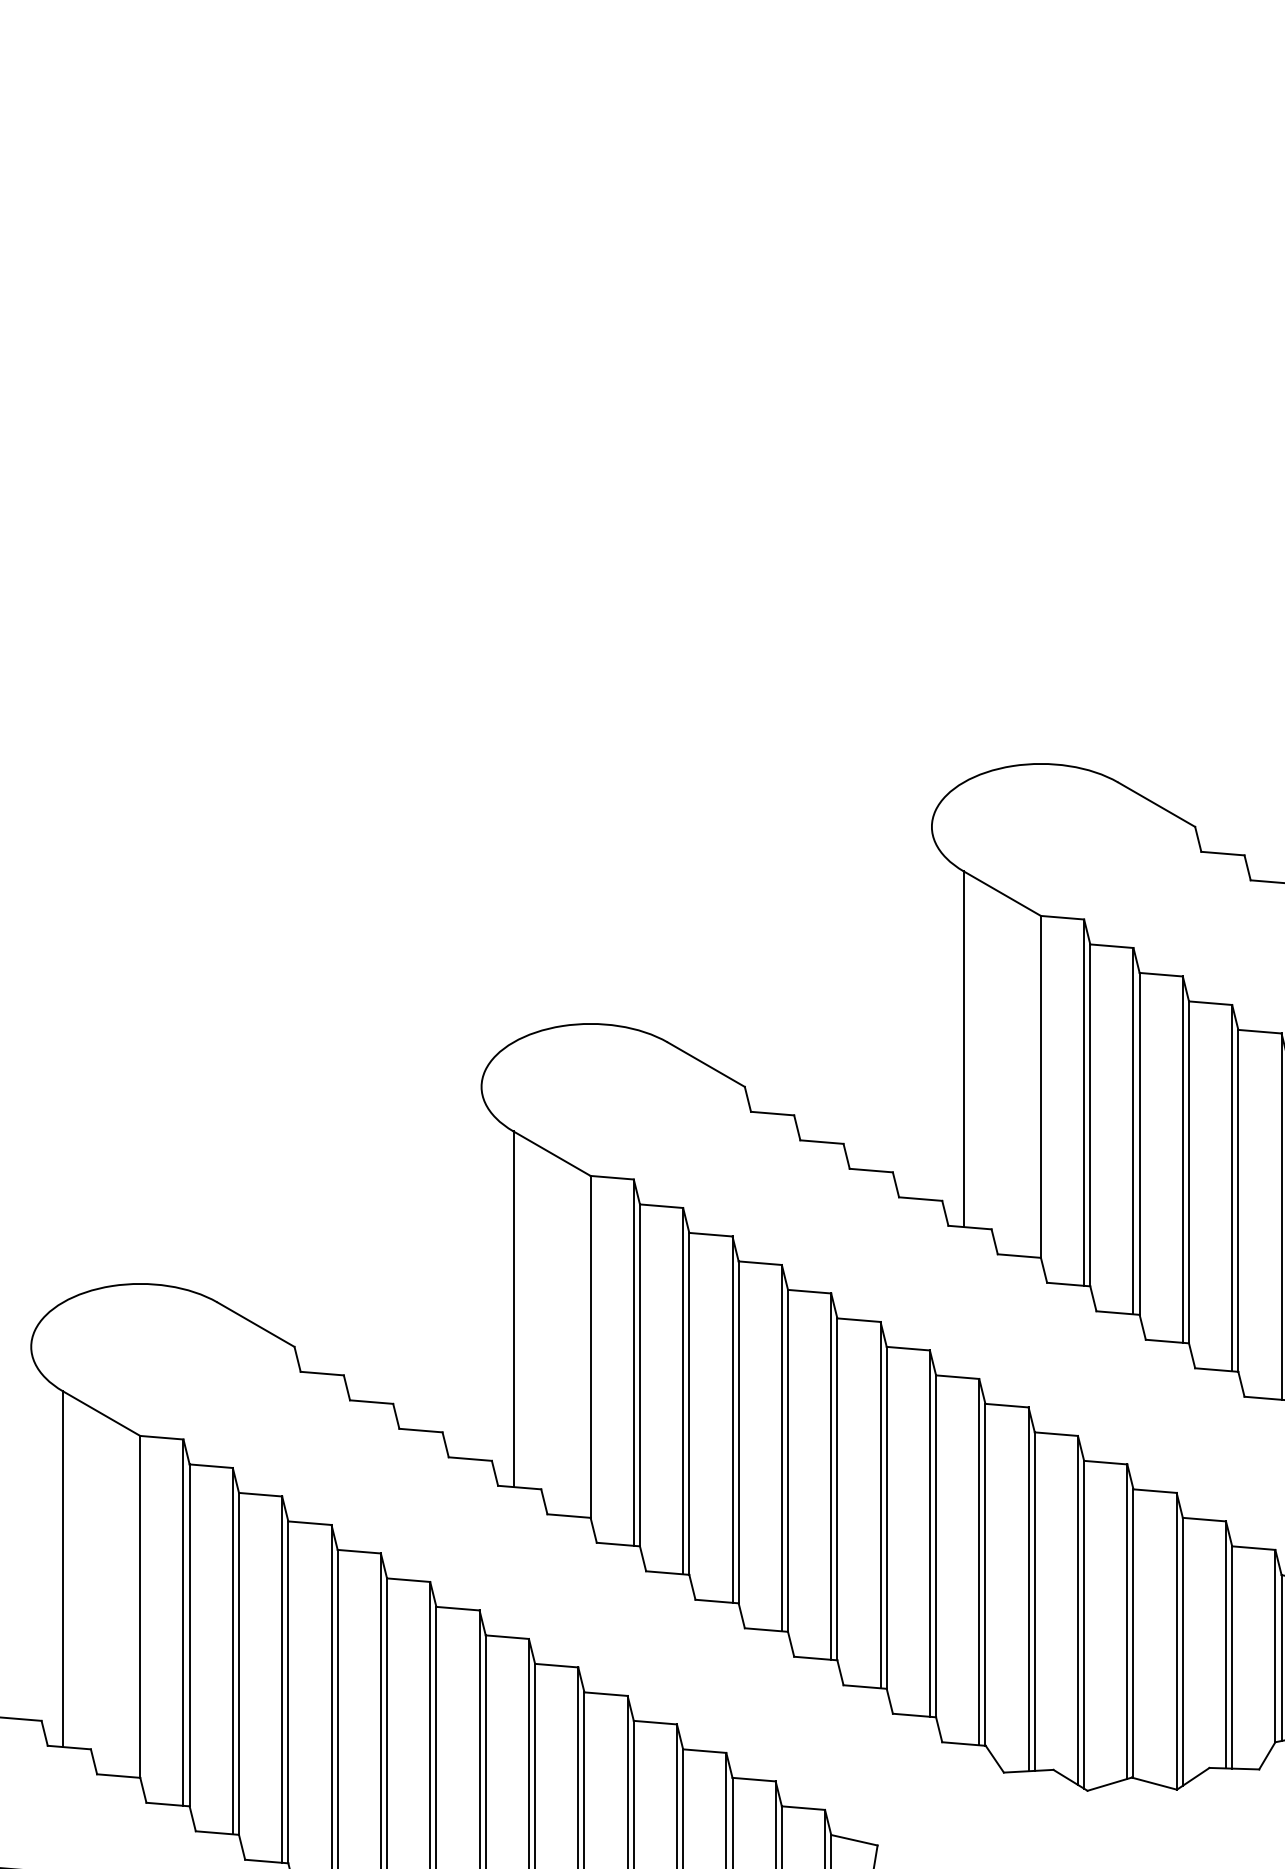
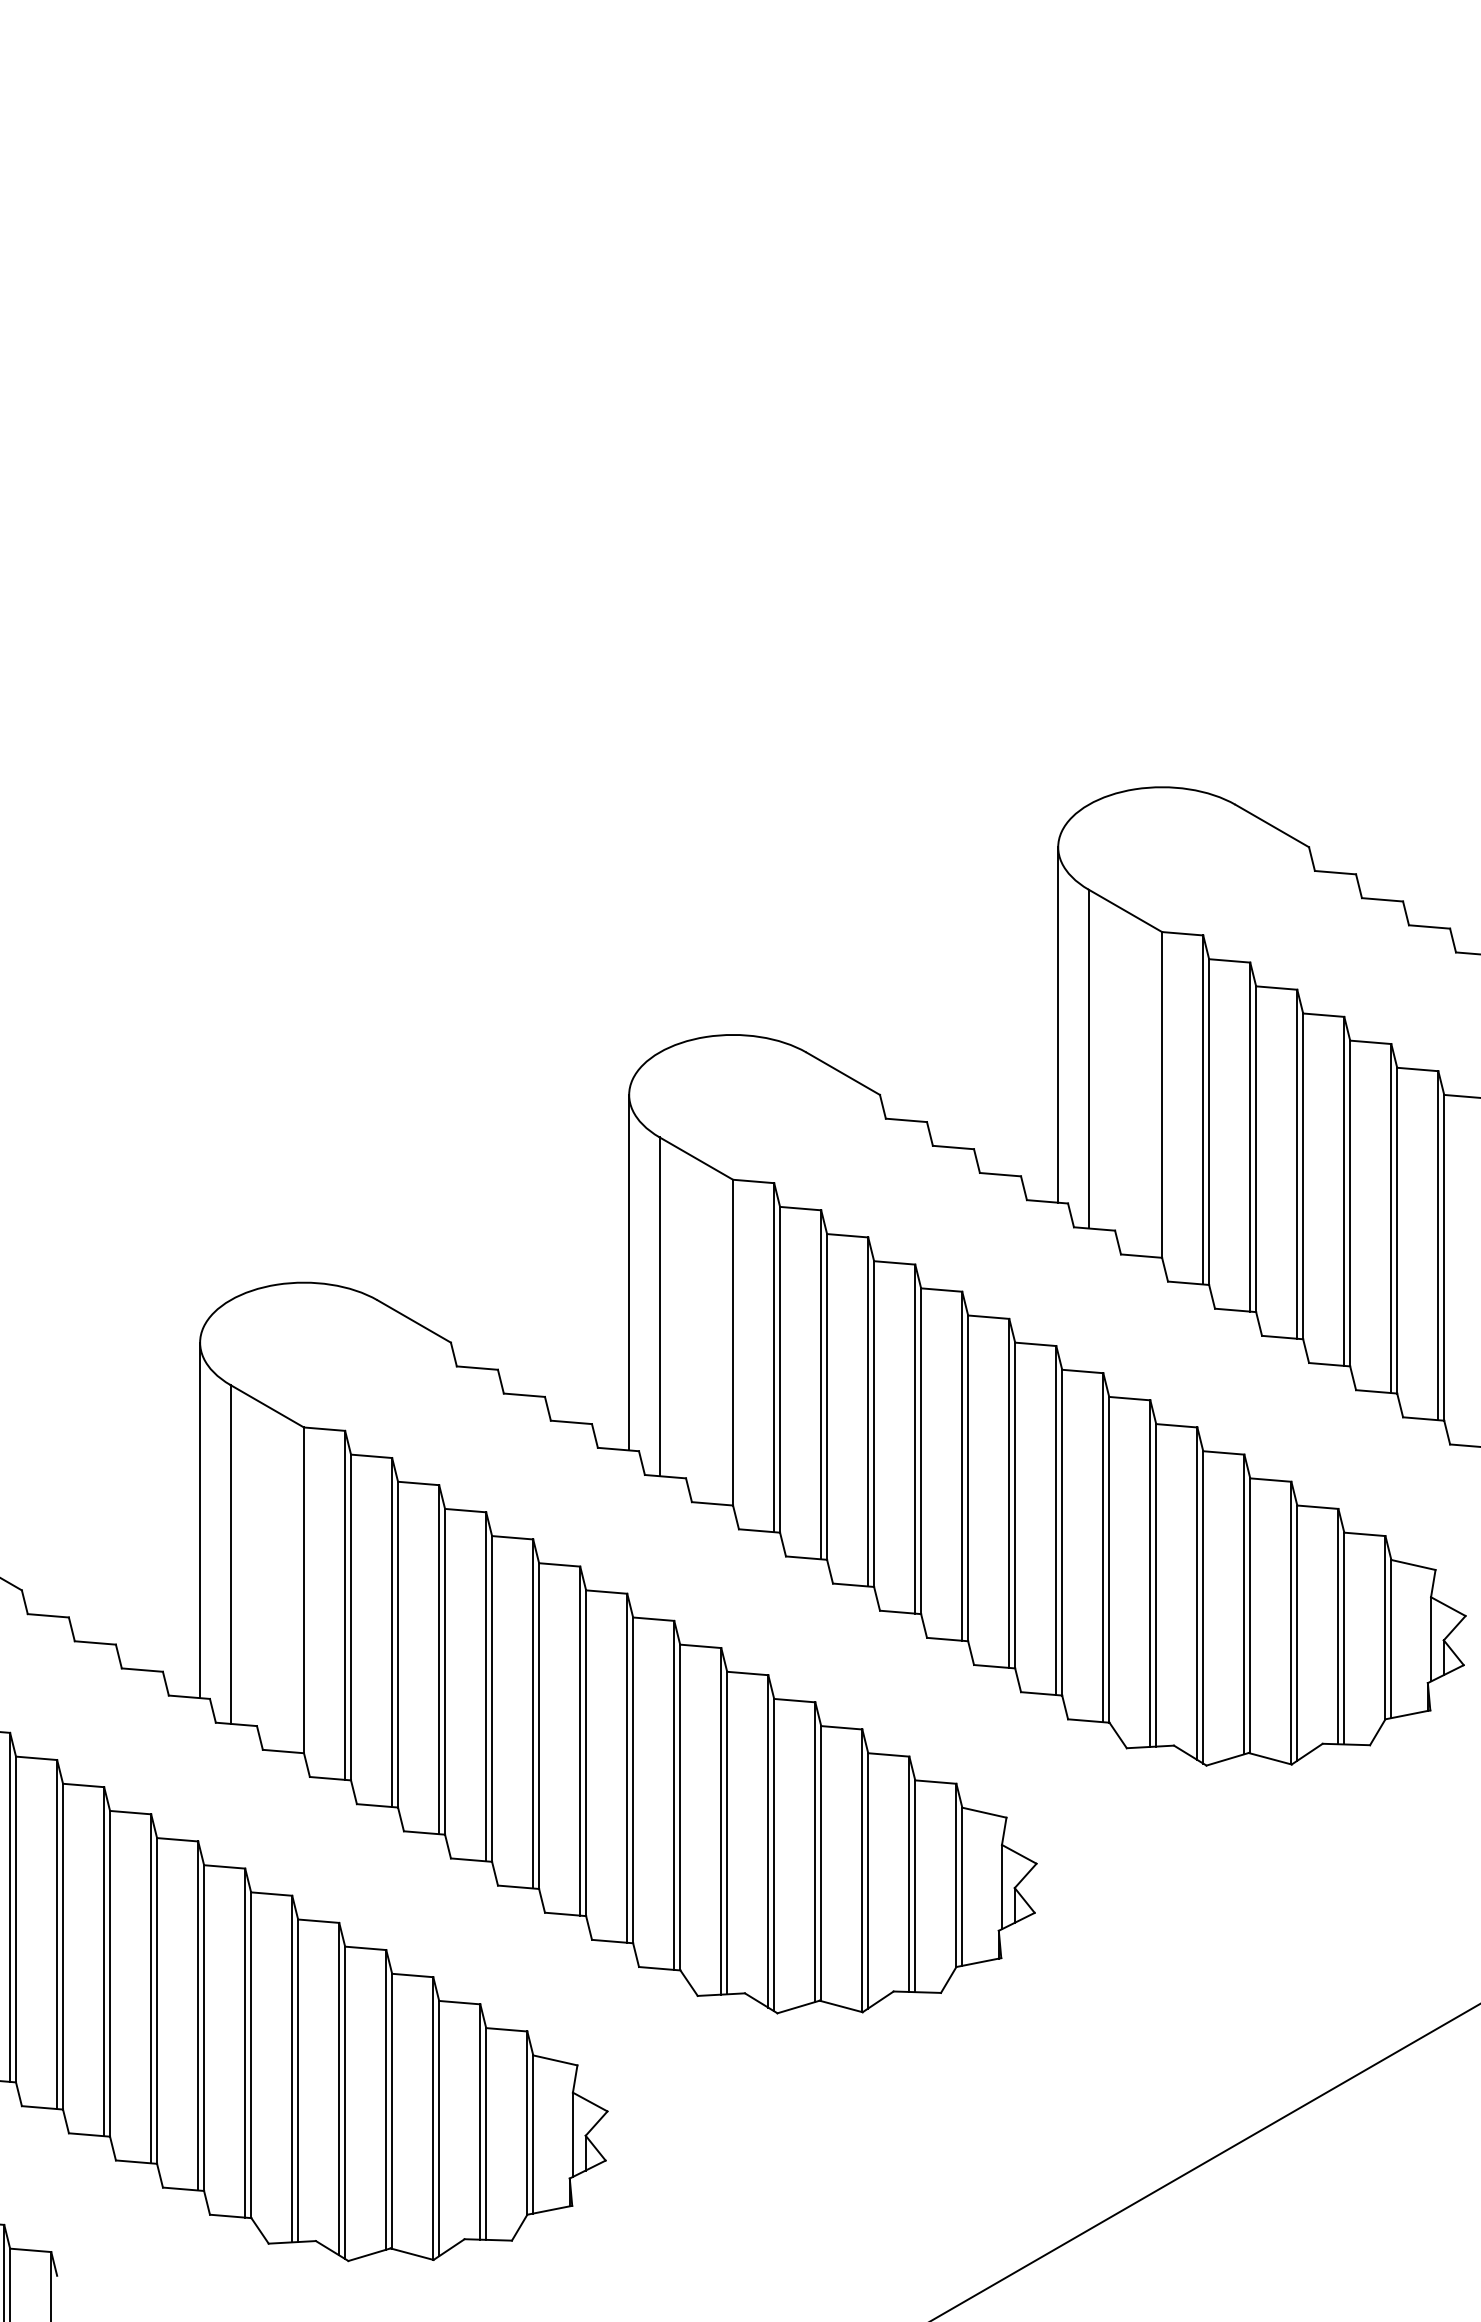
line: (932, 1012) -> (1058, 1024), added
line: (481, 1273) -> (629, 1272), added
line: (31, 1533) -> (200, 1520), added

